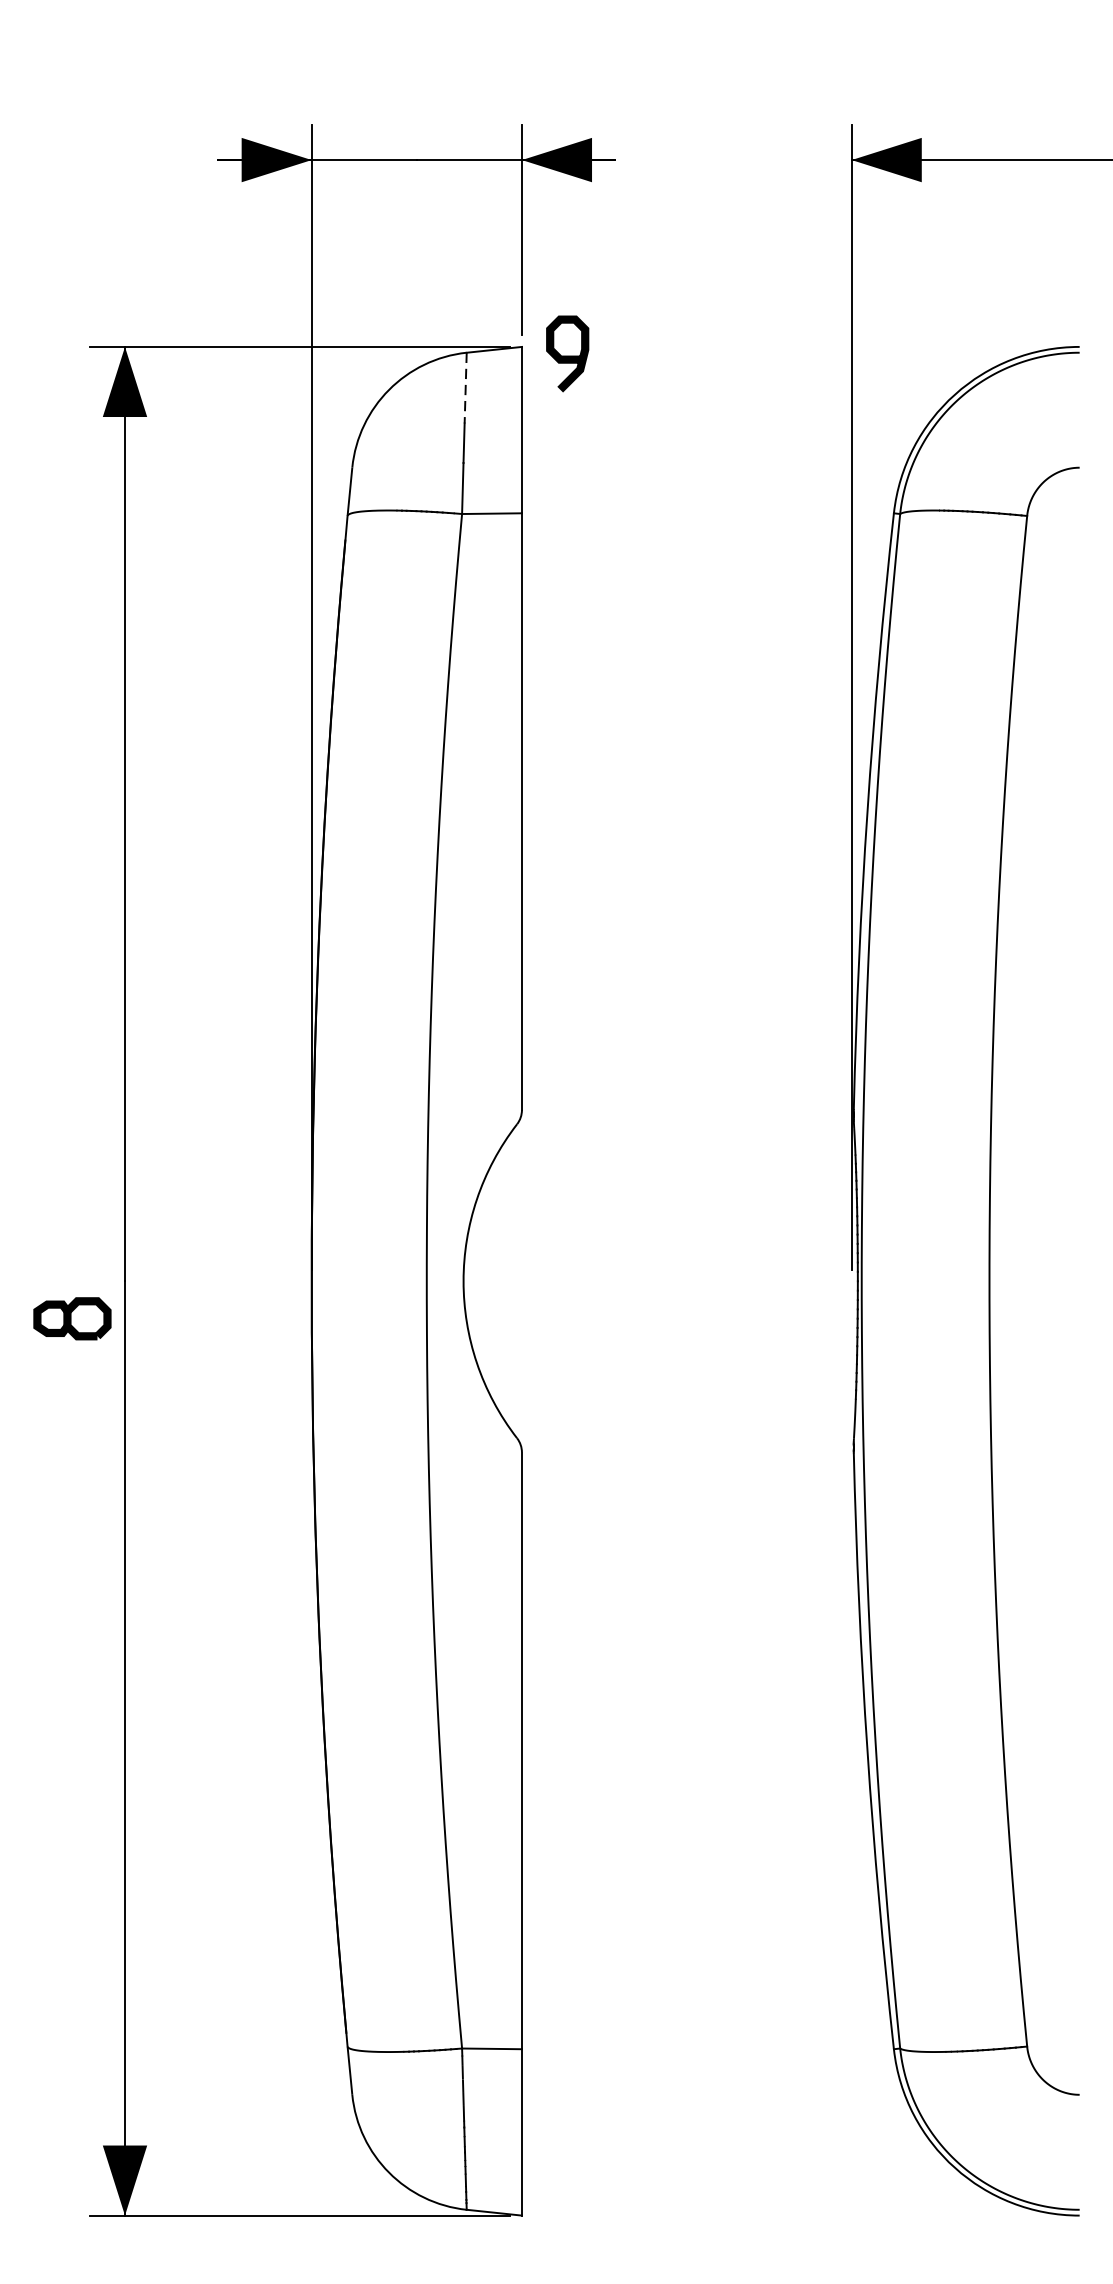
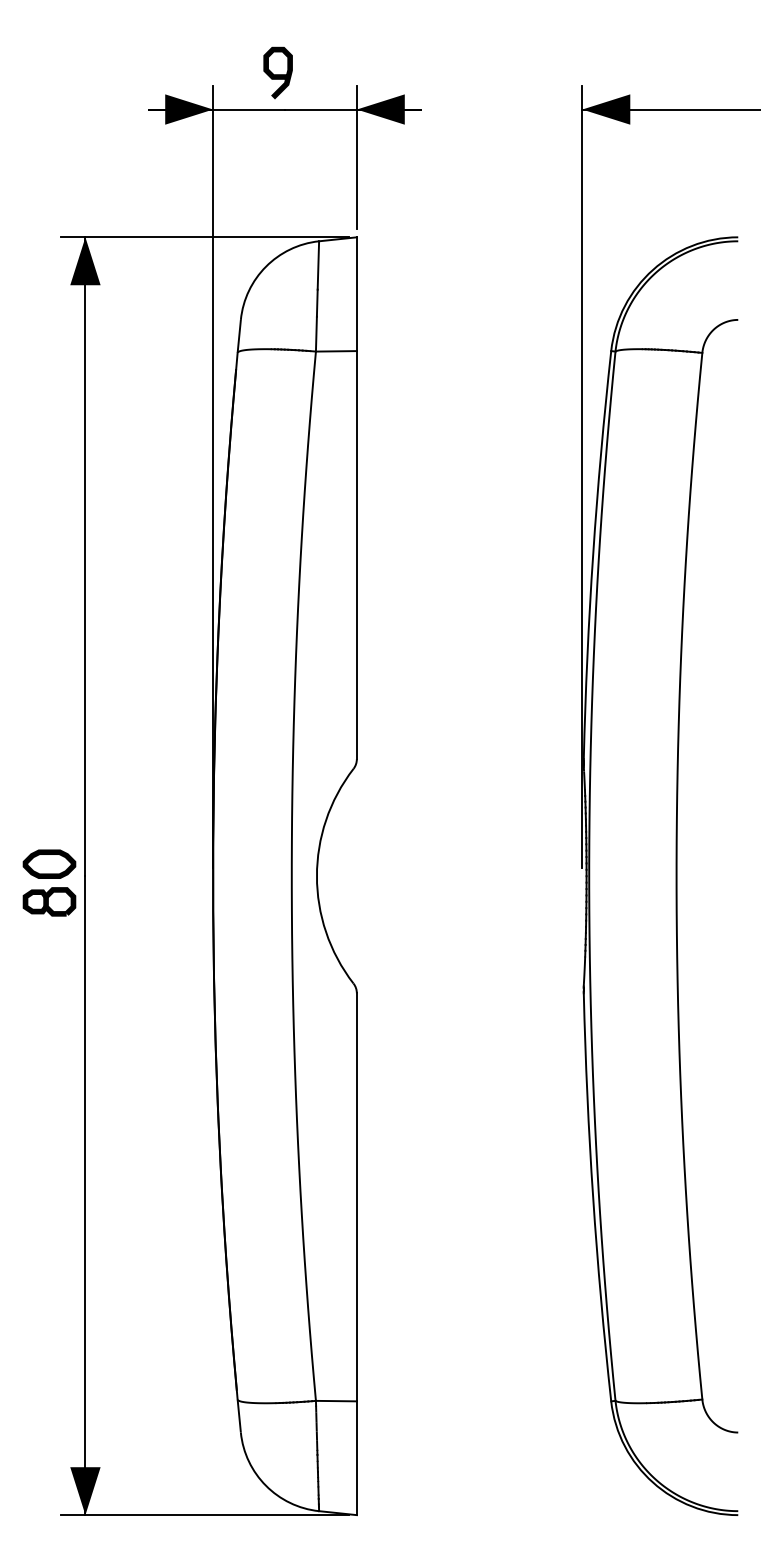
curve: (566, 355) -> (277, 74), moved
line: (465, 388) -> (318, 265), dashed -> solid
part: (72, 1262) -> (49, 863), added

